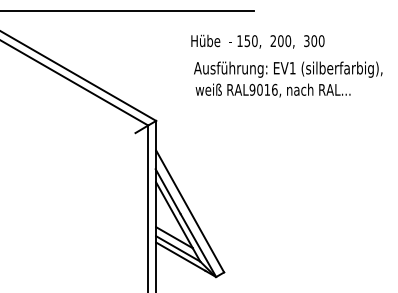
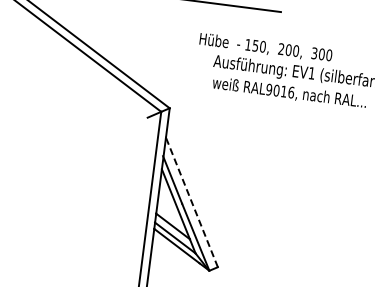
text: (257, 41) -> (265, 47), moved
line: (190, 211) -> (192, 202), solid -> dashed

